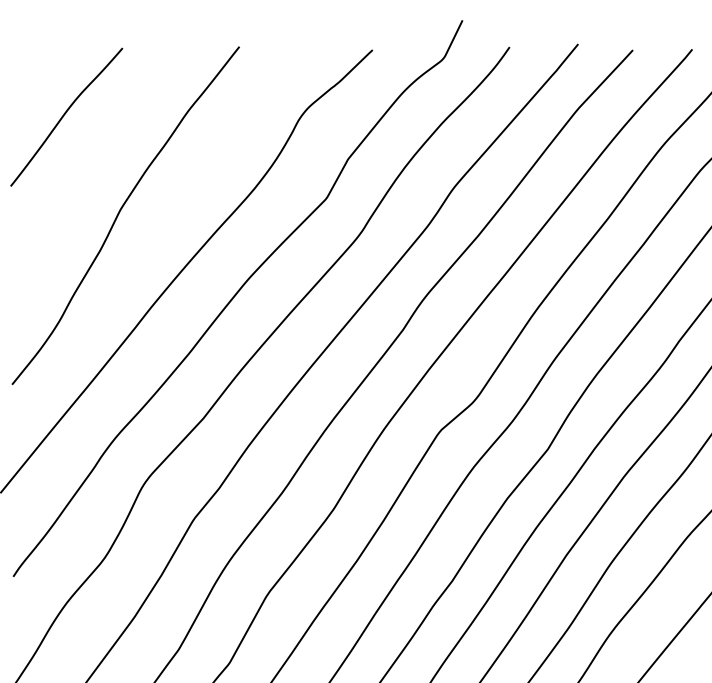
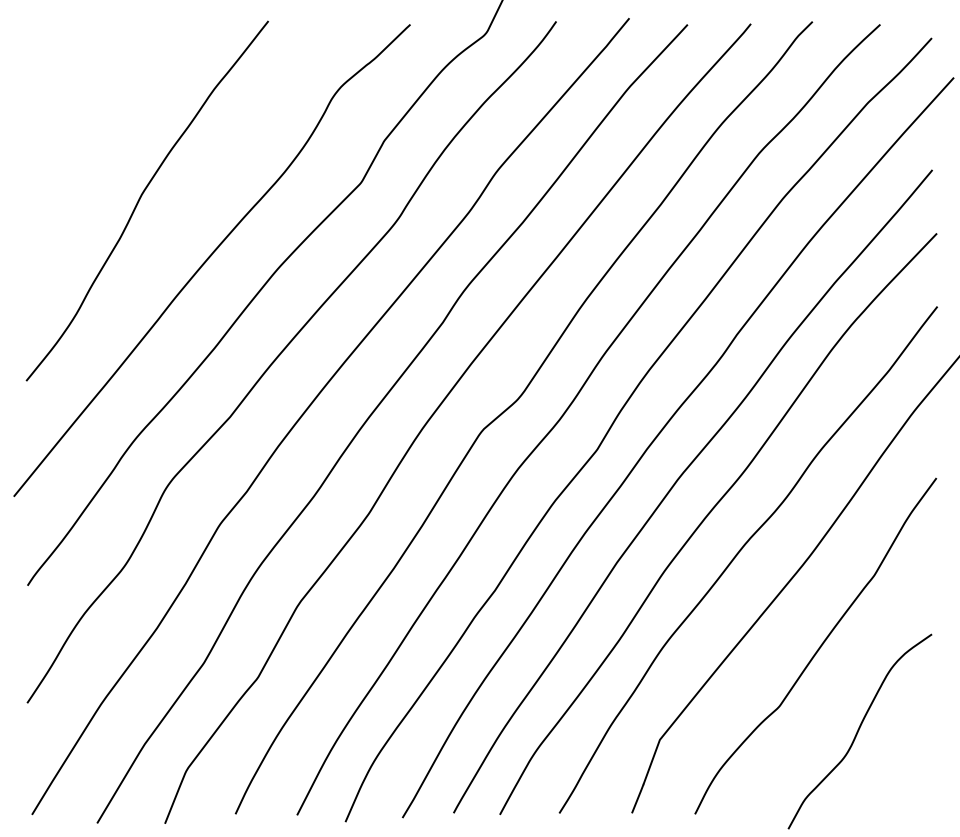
curve: (64, 115) -> (82, 94), removed

